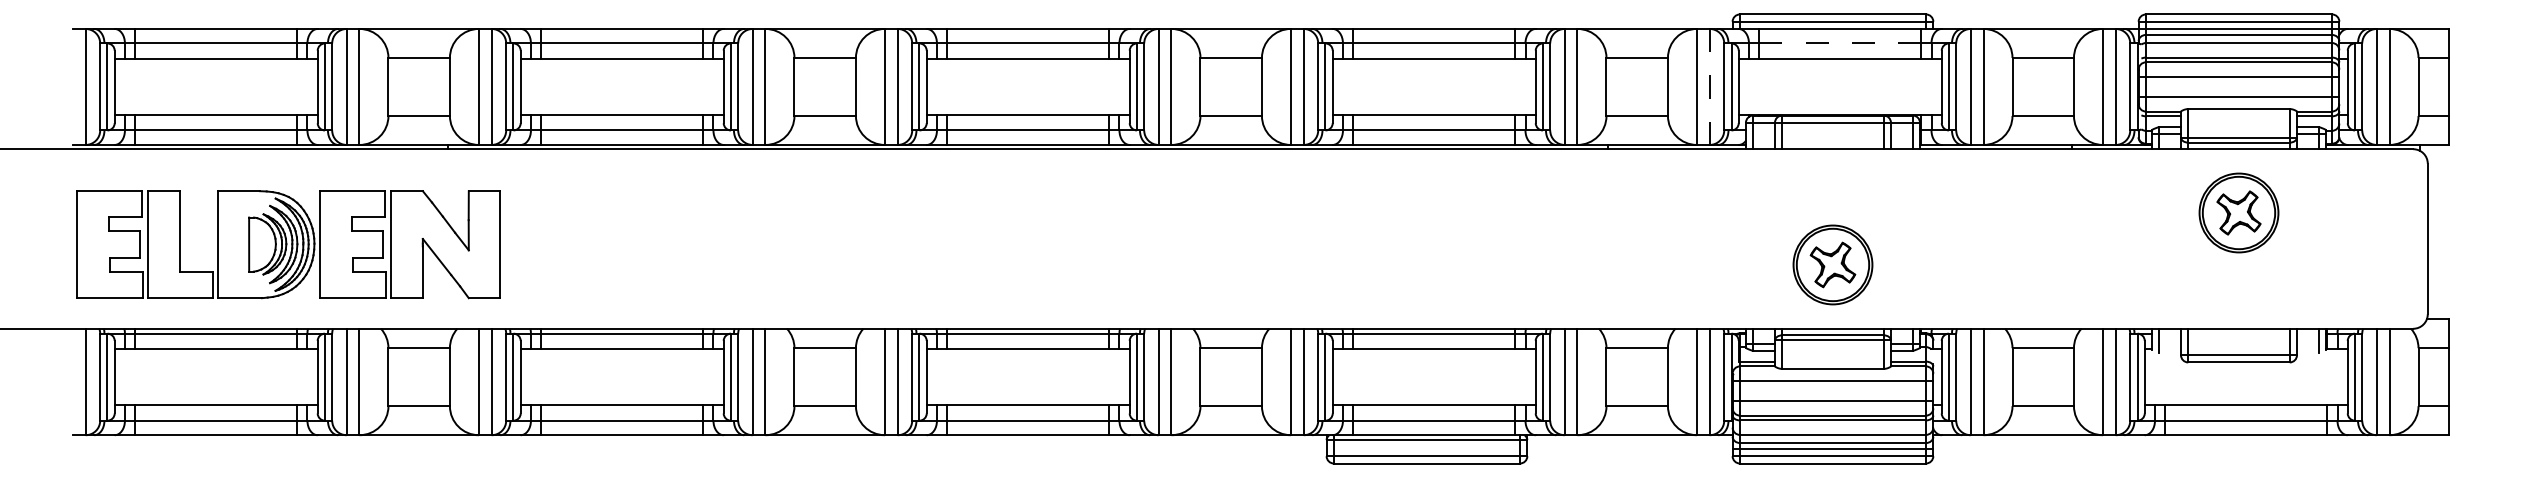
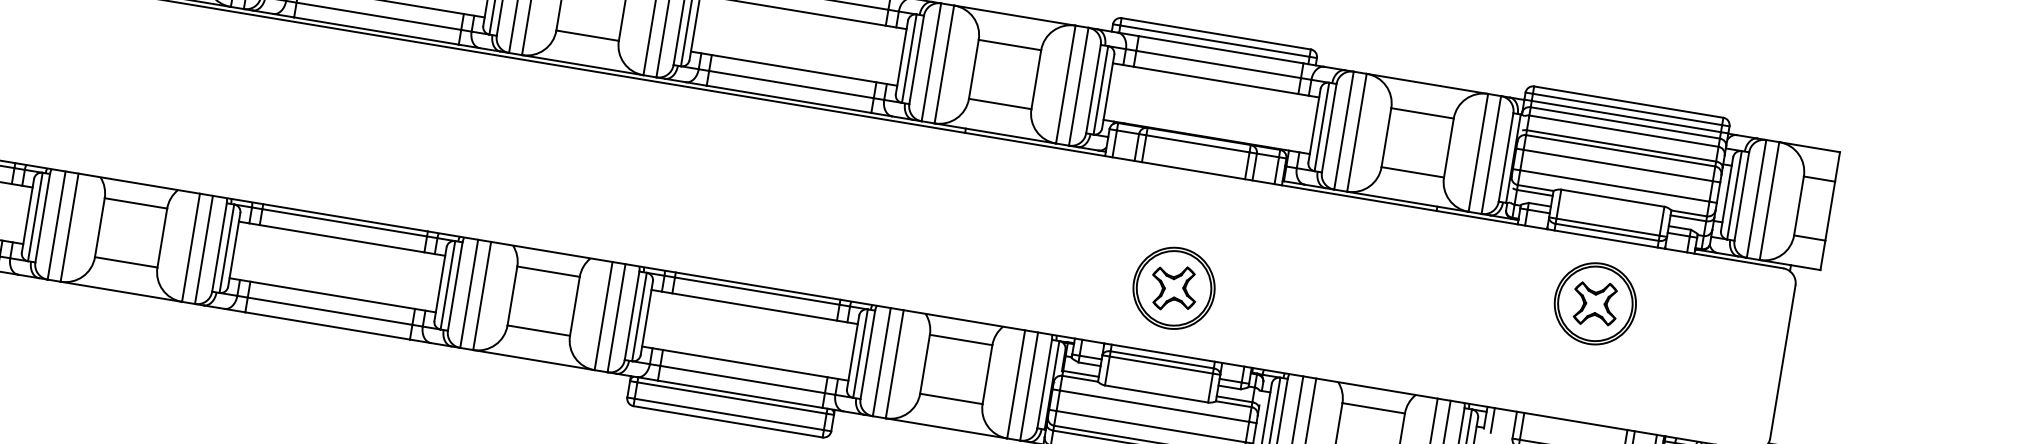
line: (1840, 43) -> (1218, 64), dashed -> solid
line: (1709, 86) -> (1078, 86), dashed -> solid

